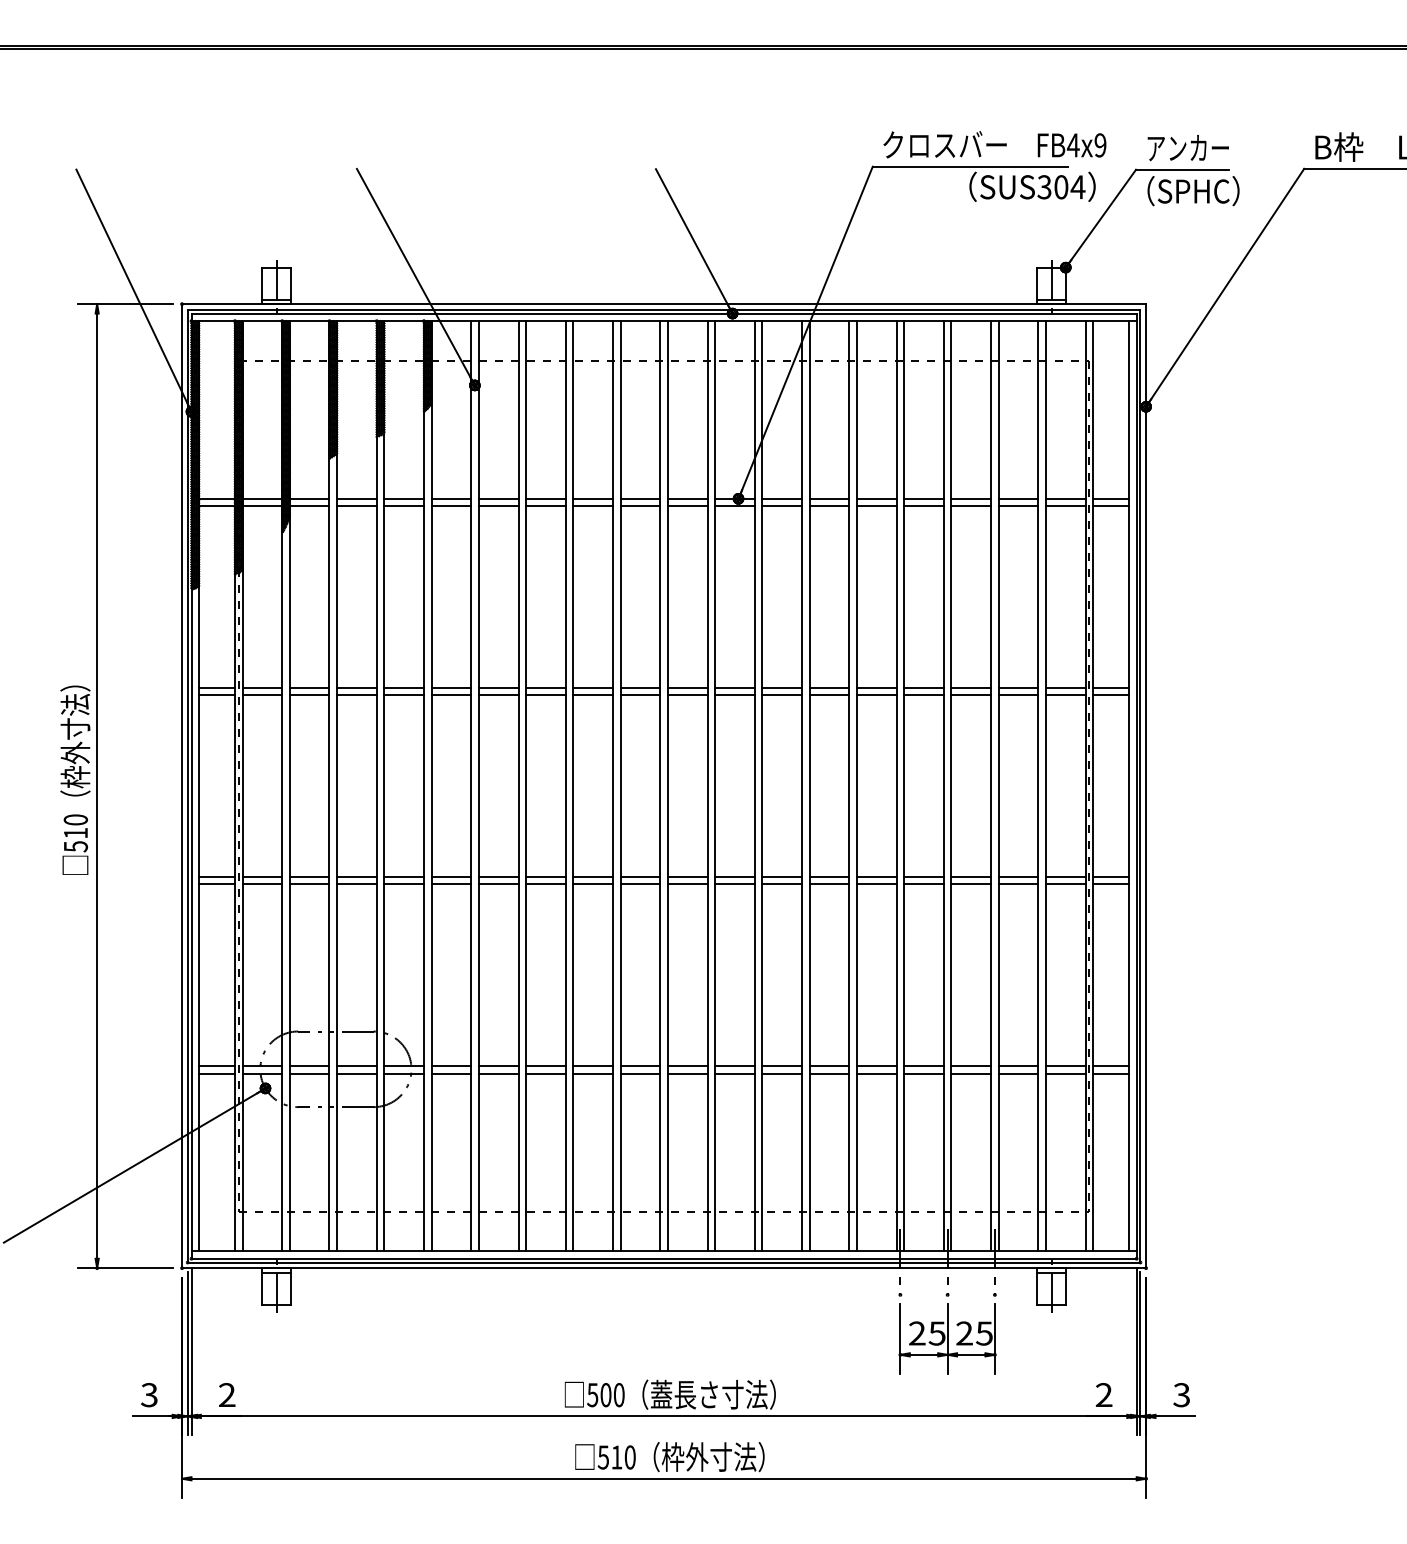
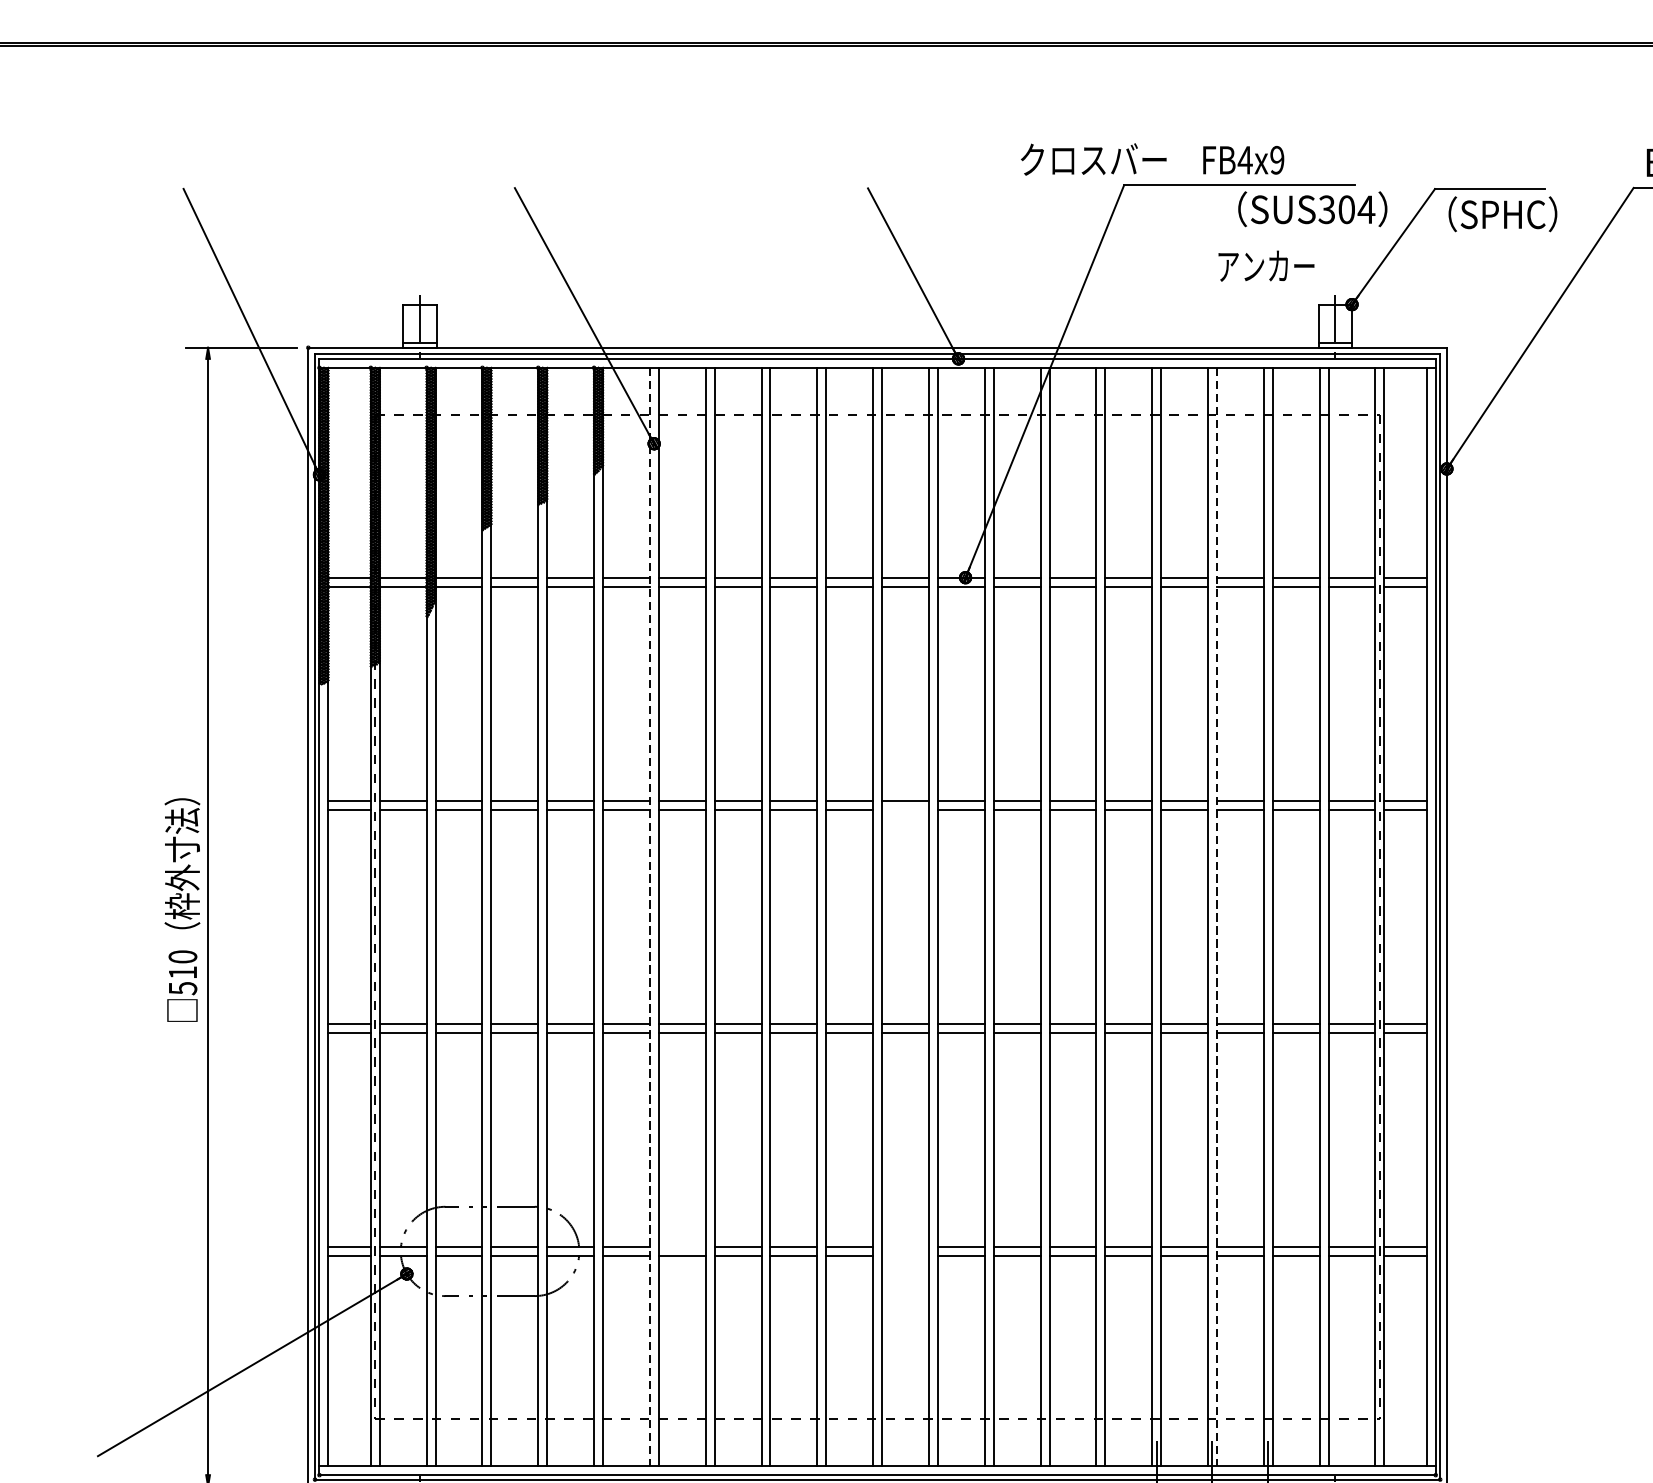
text: (994, 144) -> (1152, 159), moved
text: (1187, 148) -> (1265, 266), moved
line: (687, 695) -> (905, 809), removed
line: (471, 786) -> (650, 917), solid -> dashed
line: (951, 786) -> (1217, 917), solid -> dashed
line: (498, 1065) -> (682, 1246), removed
line: (687, 1065) -> (905, 1246), removed
line: (687, 1073) -> (905, 1256), removed

